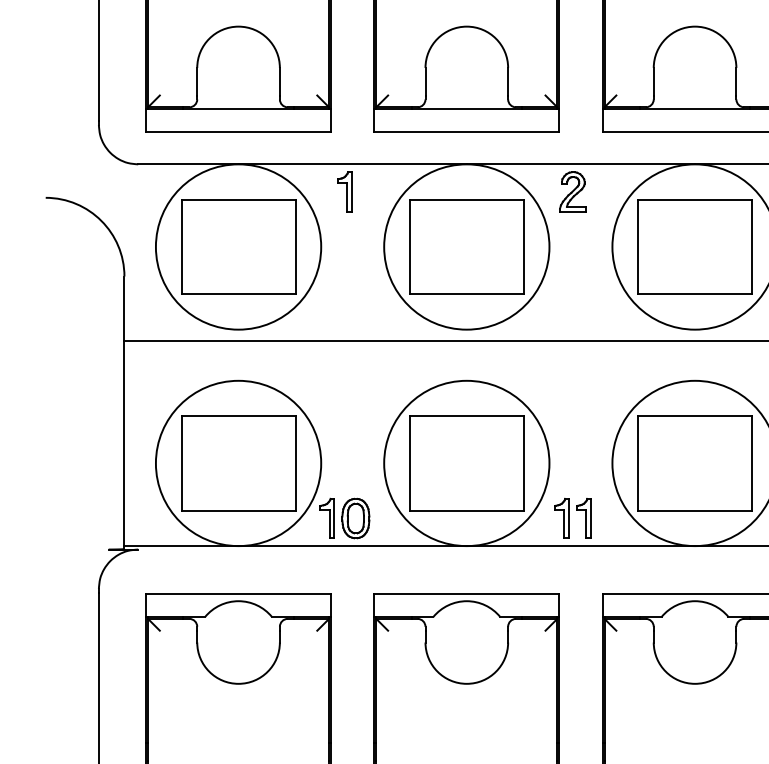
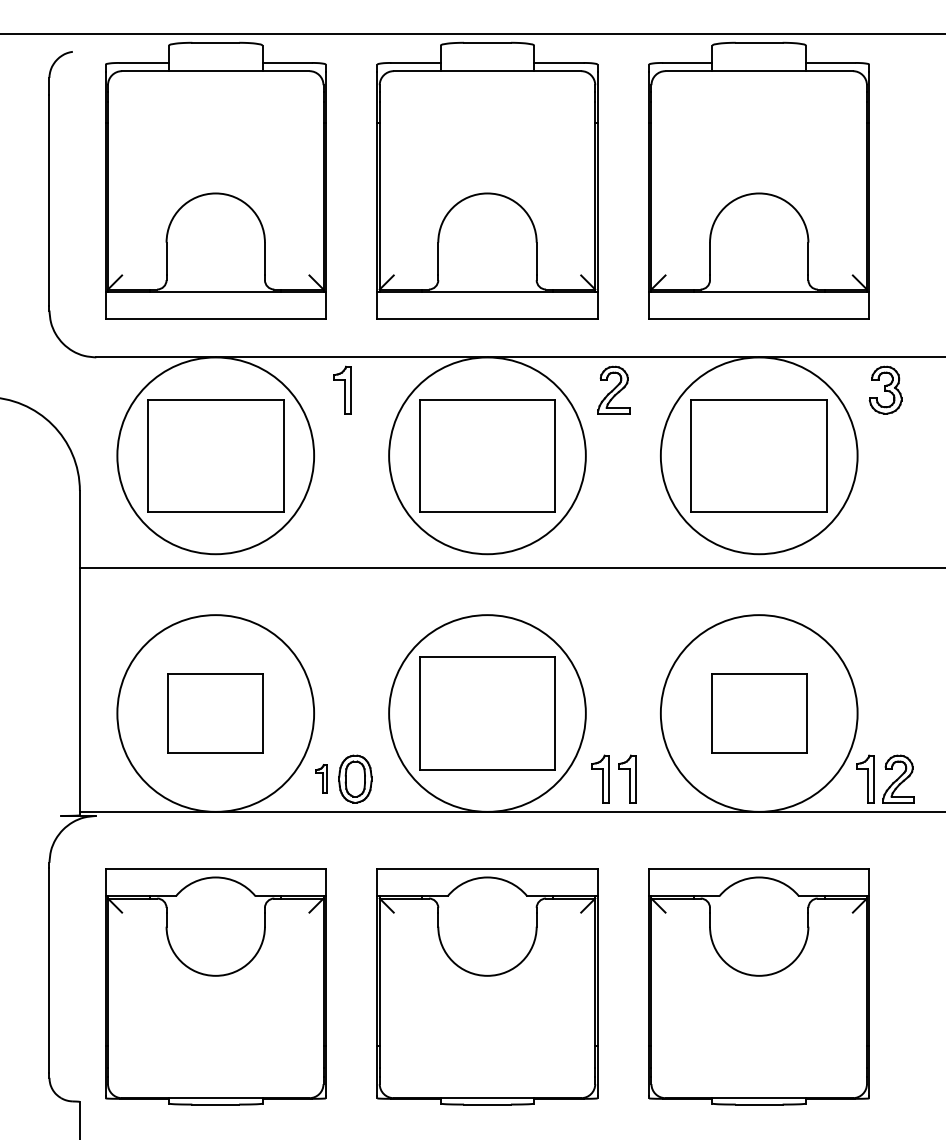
part: (238, 463) -> (215, 713), size x0.7
part: (694, 463) -> (758, 713), size x0.7
part: (327, 518) -> (321, 778), size x0.6

